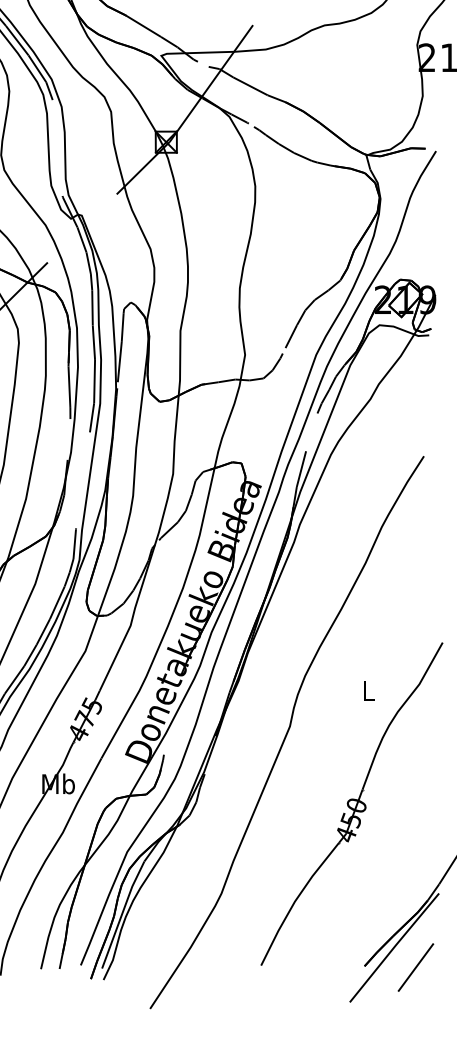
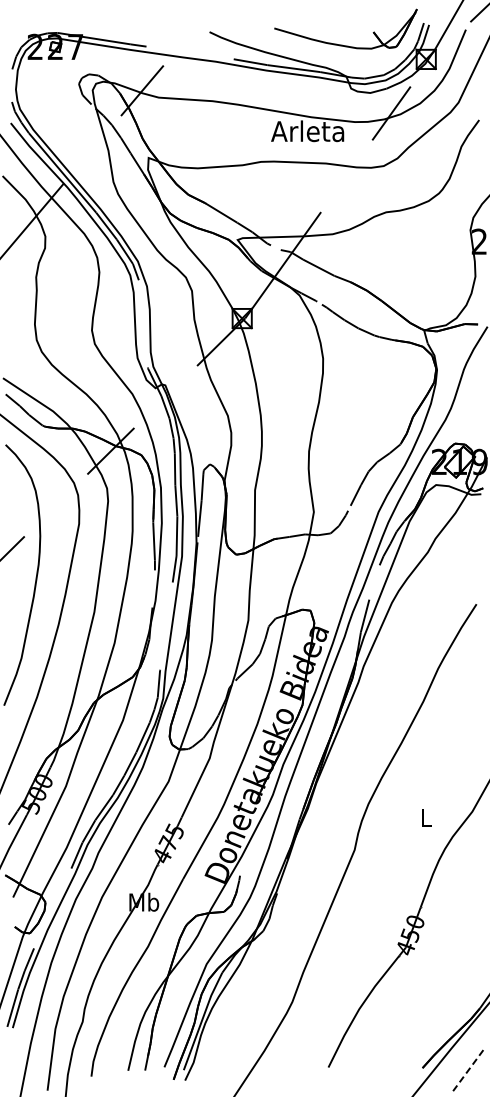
line: (416, 966) -> (469, 1068), solid -> dashed

